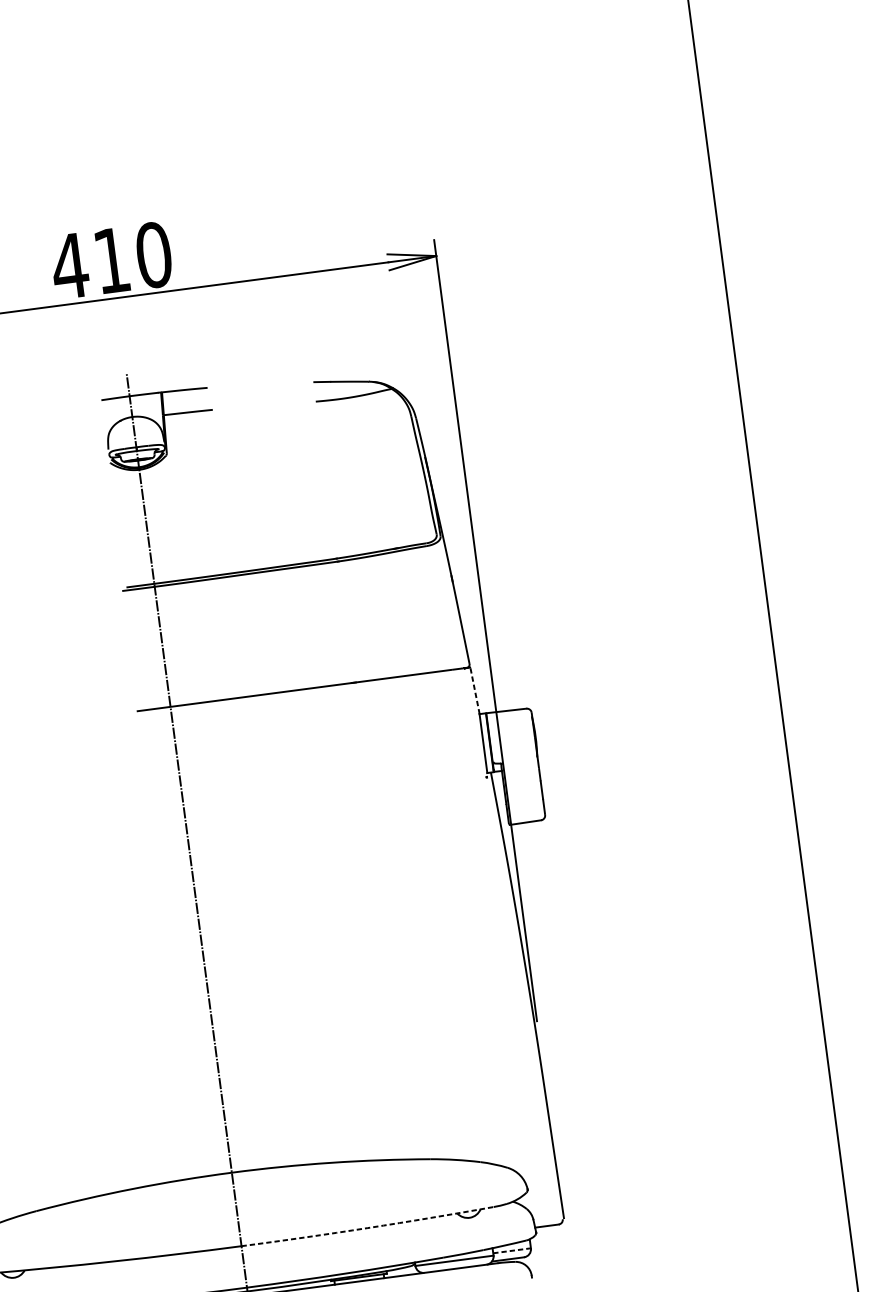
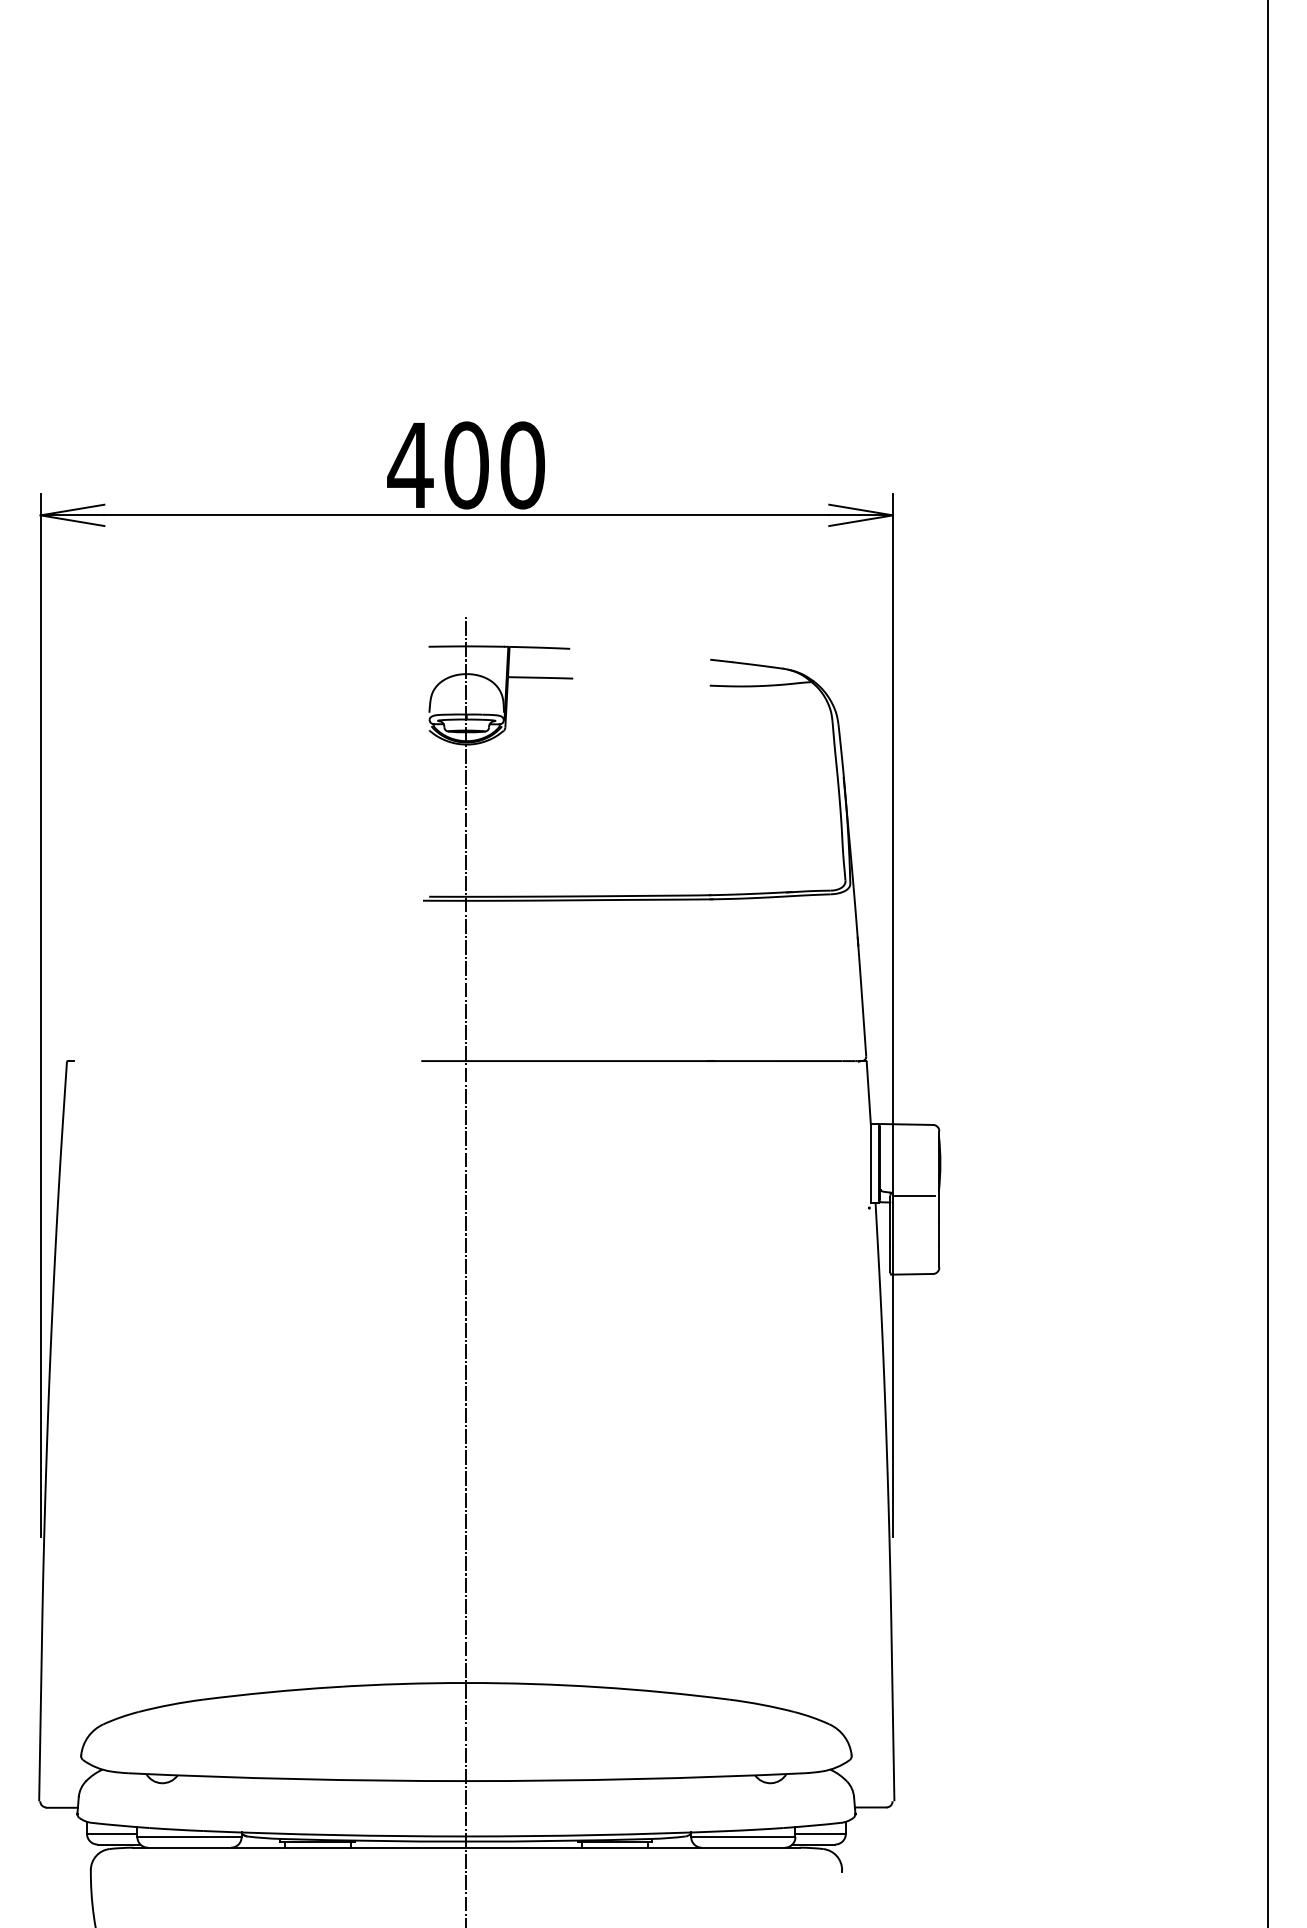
text: (111, 260) -> (466, 465), 410 -> 400
line: (474, 690) -> (868, 1092), dashed -> solid
line: (519, 764) -> (914, 1196), added
arc: (368, 1228) -> (635, 1779), dashed -> solid
line: (512, 1250) -> (821, 1833), dashed -> solid

